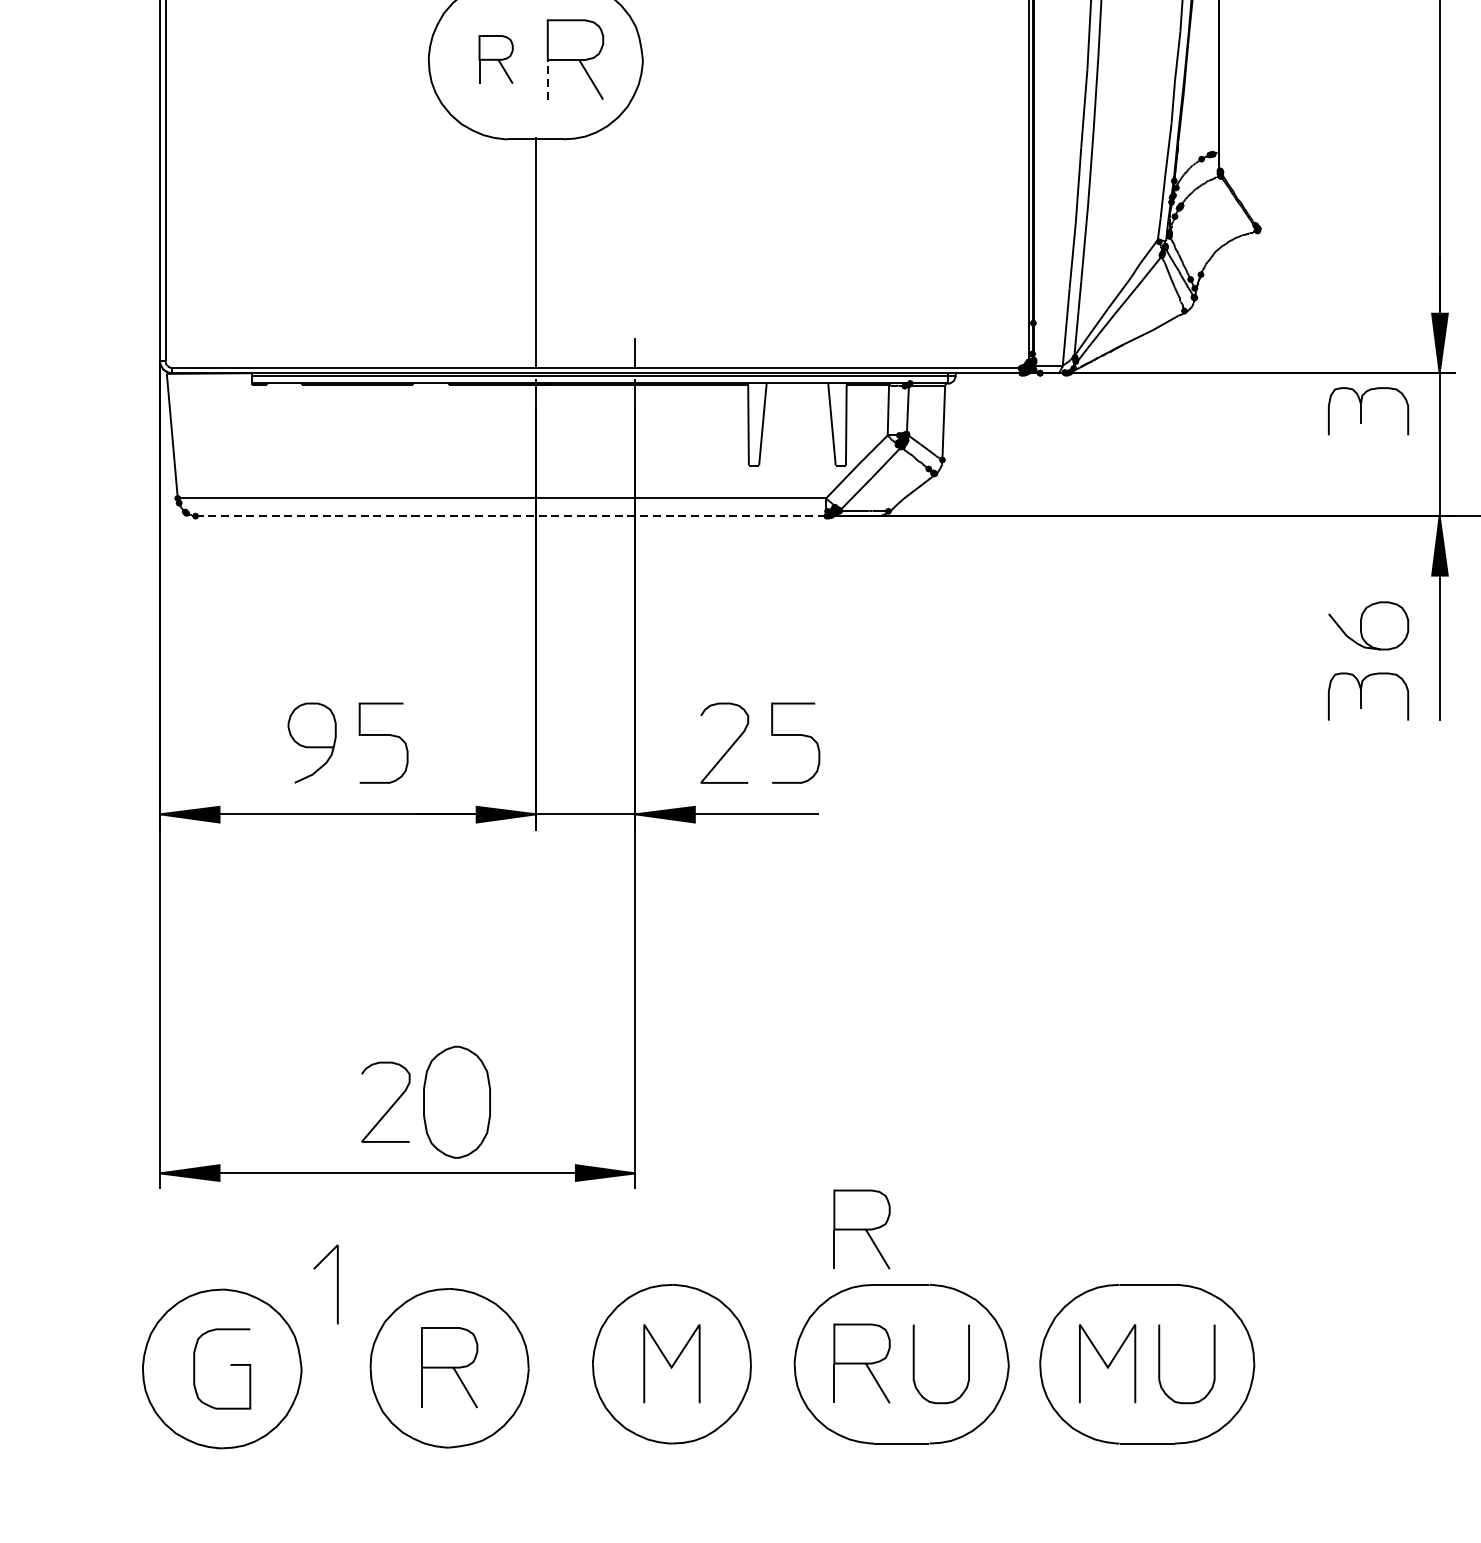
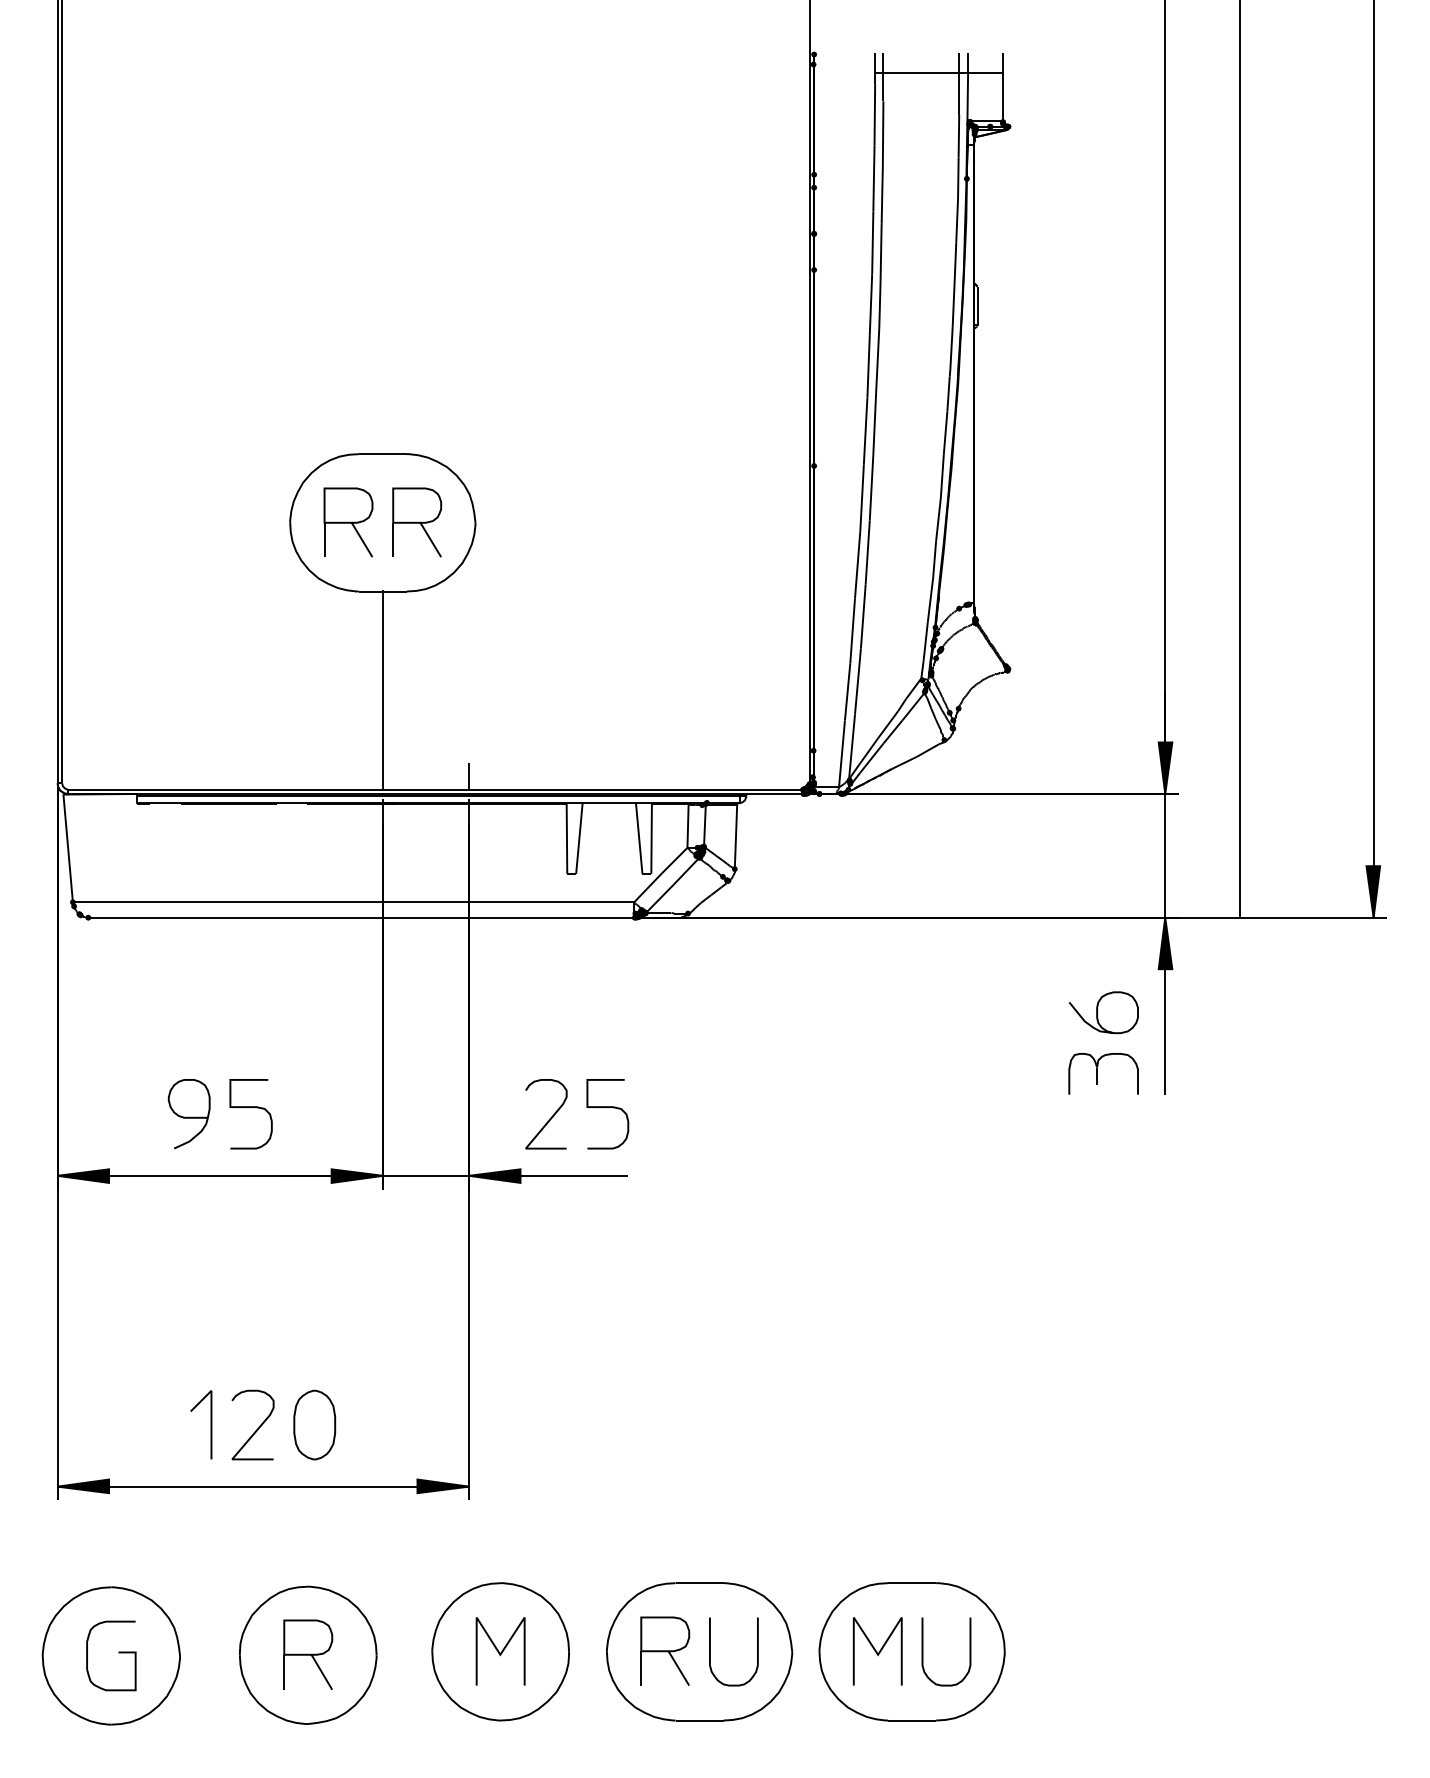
part: (496, 59) -> (348, 522), size x1.67
line: (548, 79) -> (393, 539), dashed -> solid
part: (1368, 410) -> (1103, 826), removed
line: (511, 515) -> (361, 917), dashed -> solid
part: (456, 1101) -> (314, 1424), size x0.71
part: (862, 1228) -> (665, 1534), removed
line: (336, 1284) -> (210, 1424), moved

